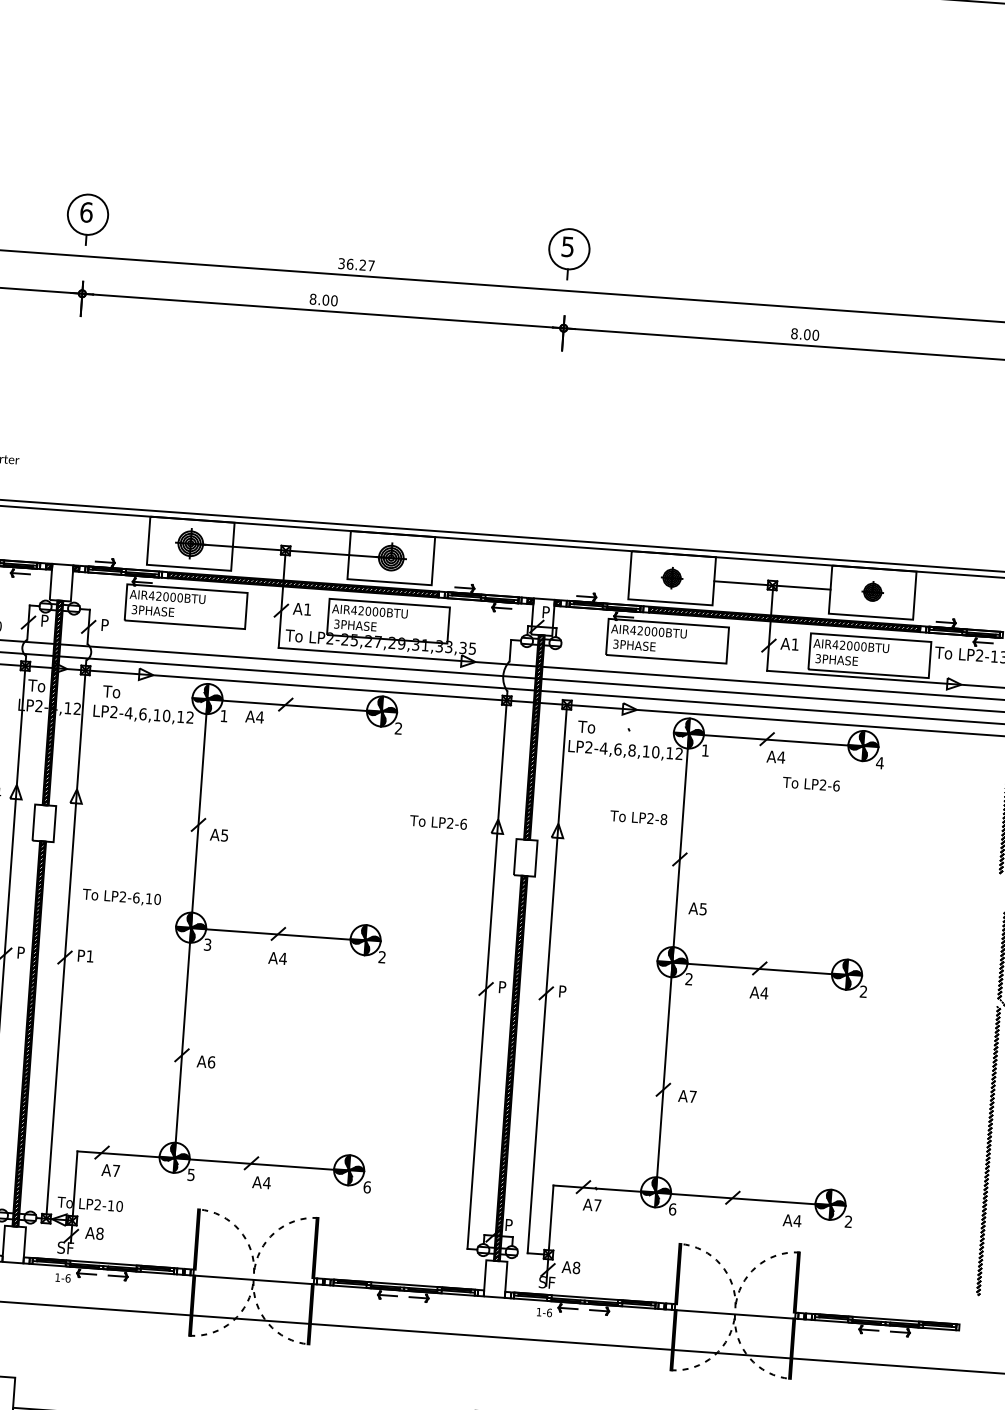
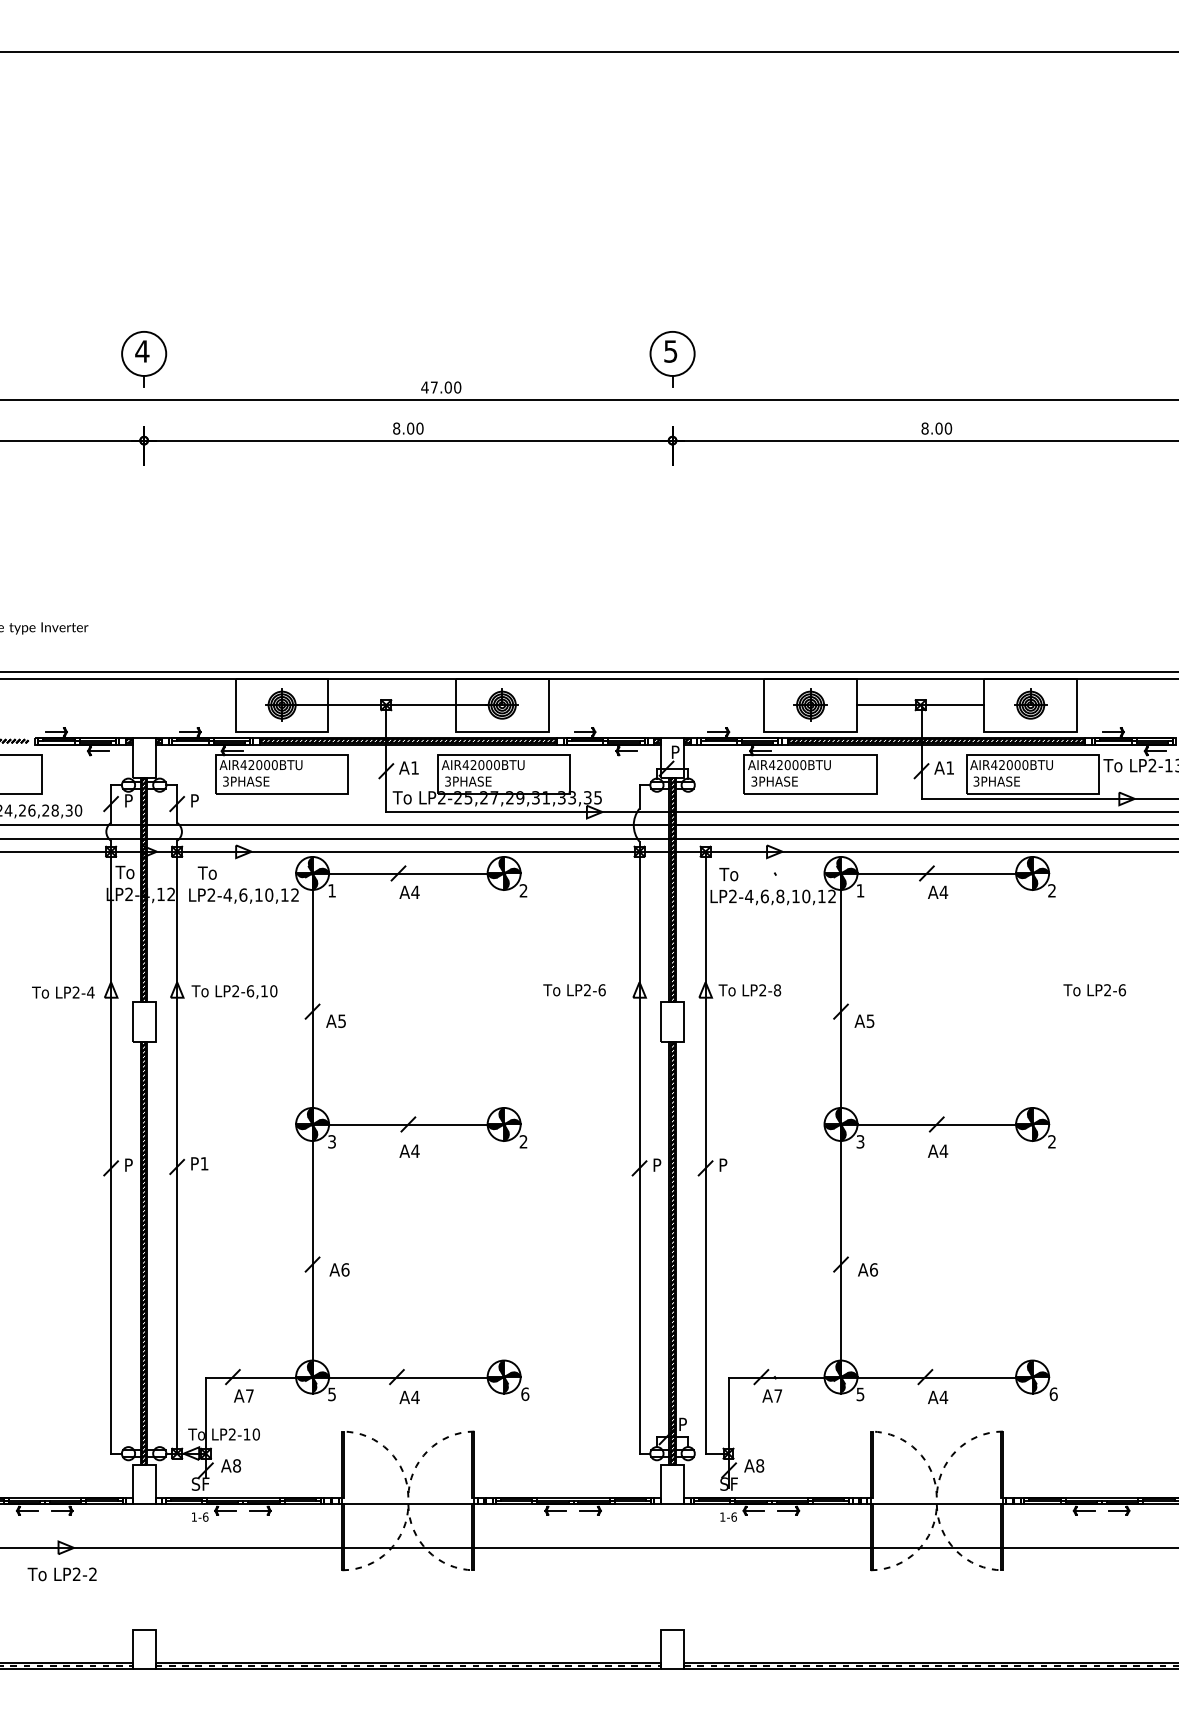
text: (86, 212) -> (142, 351), 6 -> 4
text: (356, 264) -> (441, 387), 36.27 -> 47.00
part: (672, 577) -> (810, 704), size x1.43
part: (872, 591) -> (1030, 703), size x1.43
text: (254, 716) -> (409, 891), moved
text: (879, 762) -> (1051, 890), 4 -> 2
text: (811, 784) -> (1094, 990), moved
text: (638, 817) -> (749, 990), moved
text: (121, 897) -> (234, 991), moved
text: (697, 908) -> (864, 1020), moved
text: (689, 978) -> (860, 1141), 2 -> 3
text: (693, 1096) -> (874, 1269), A7 -> A6
text: (672, 1209) -> (860, 1394), 6 -> 5
text: (792, 1220) -> (938, 1397), moved
text: (848, 1221) -> (1053, 1393), 2 -> 6

